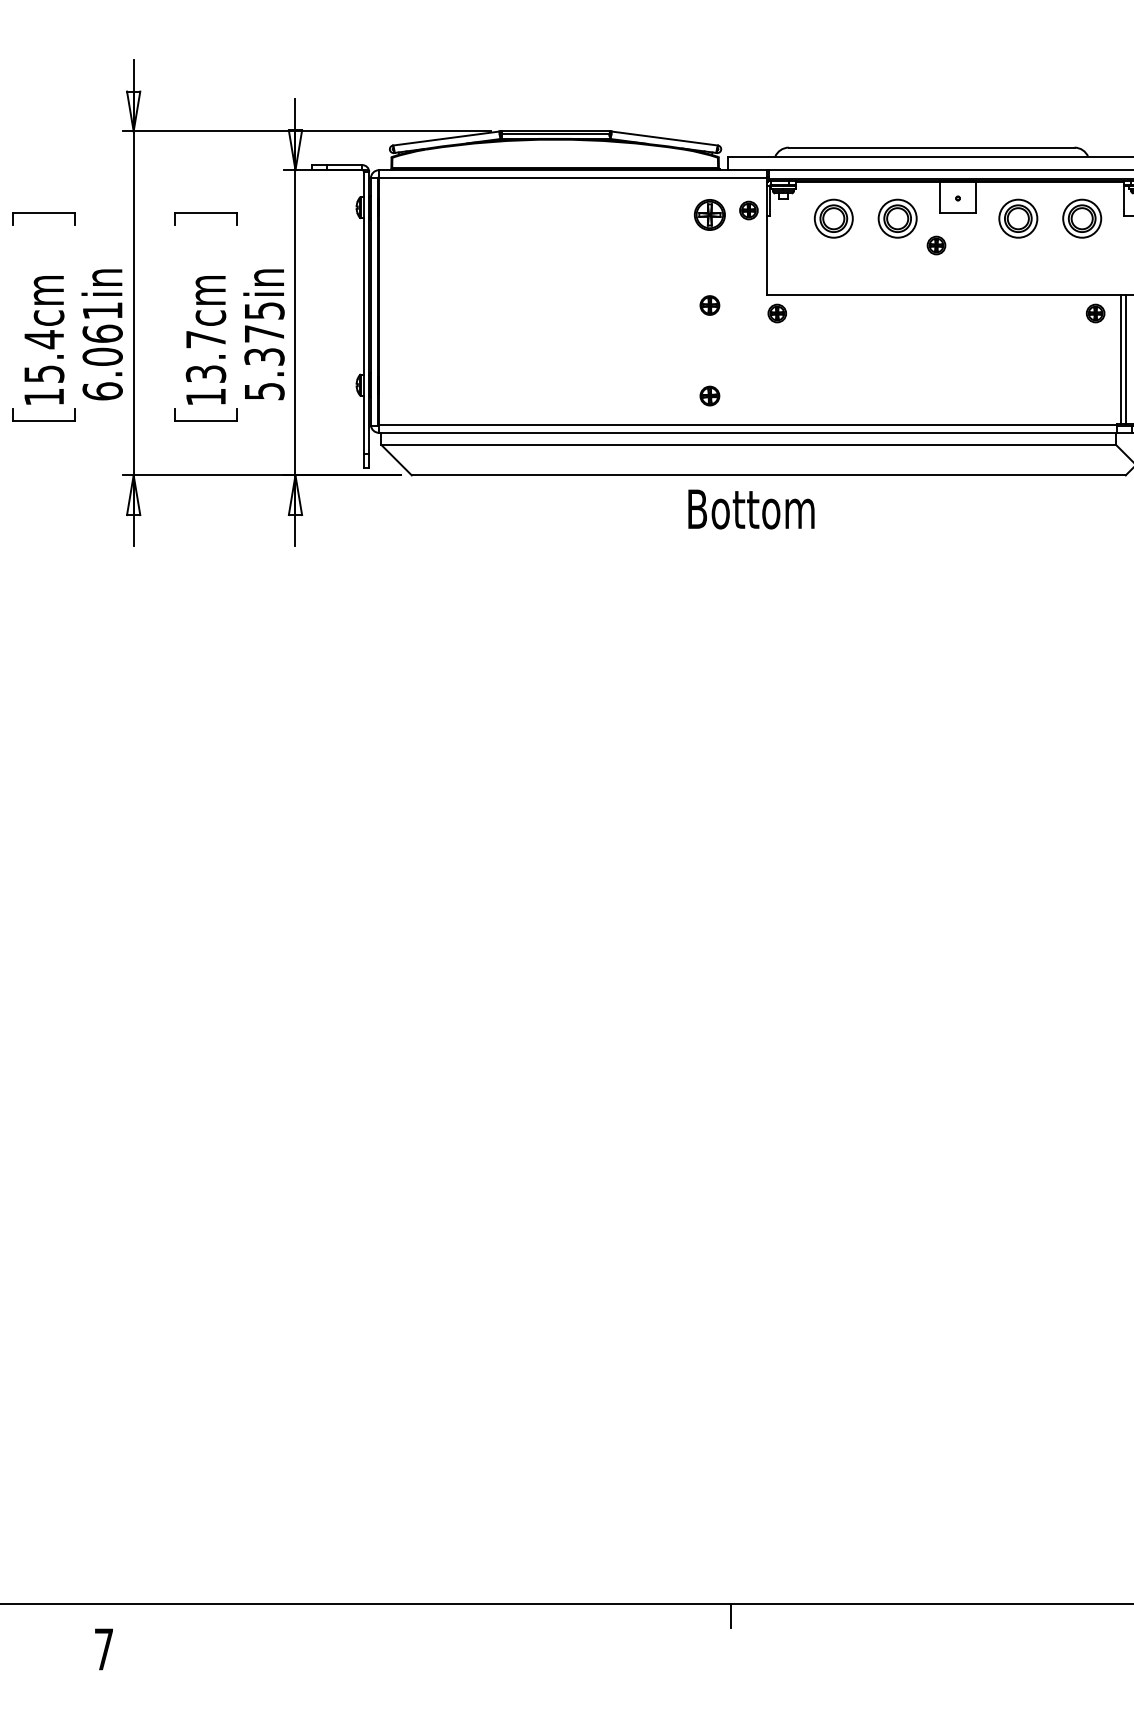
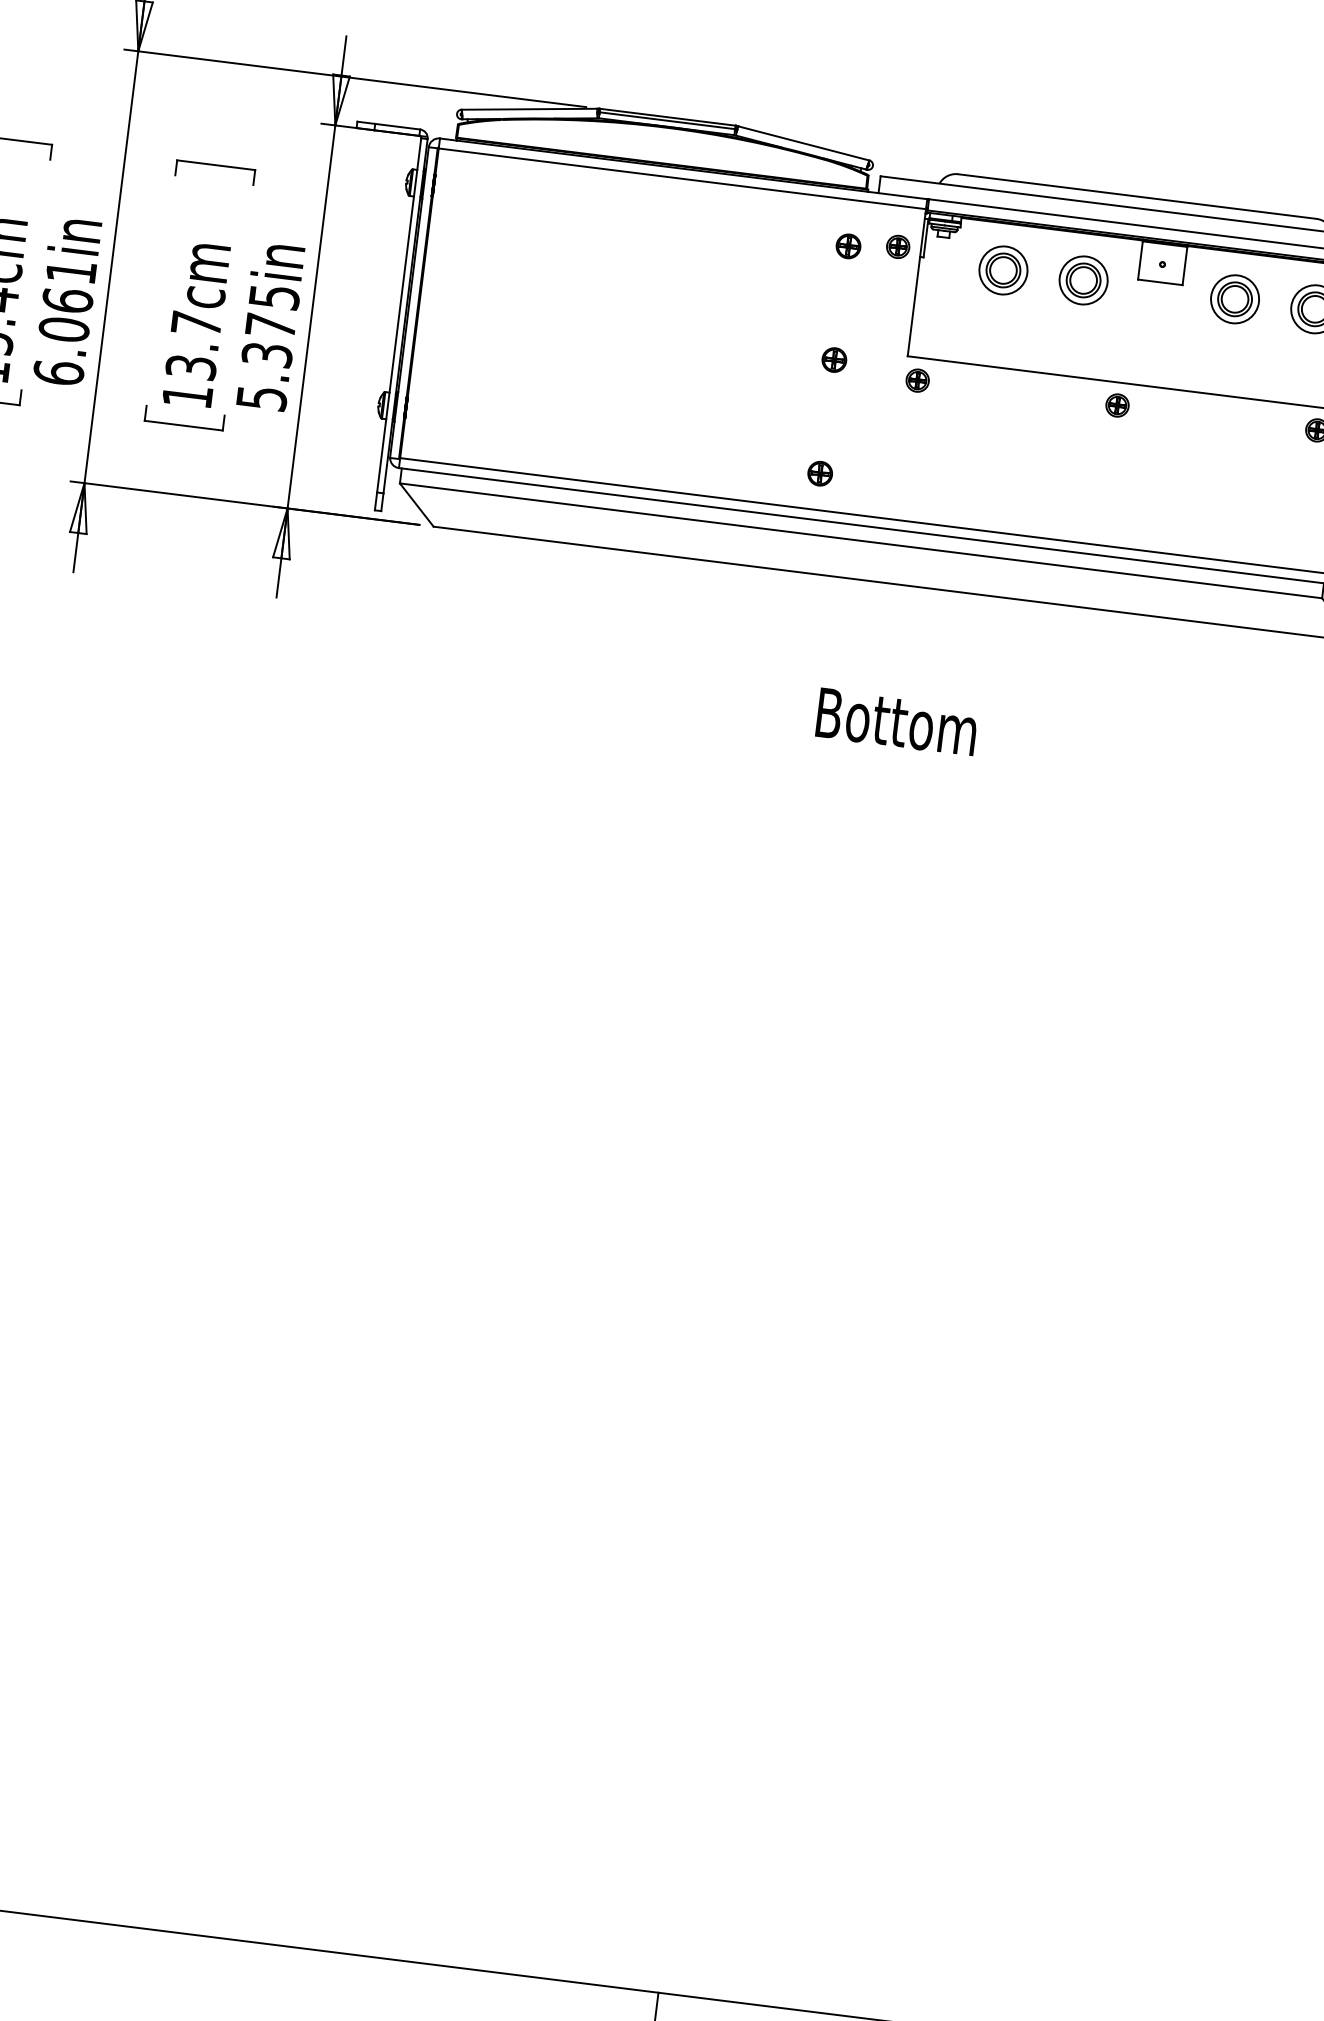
part: (709, 214) -> (848, 245), size x0.62
part: (936, 245) -> (1117, 405), moved
text: (751, 509) -> (897, 722), moved

